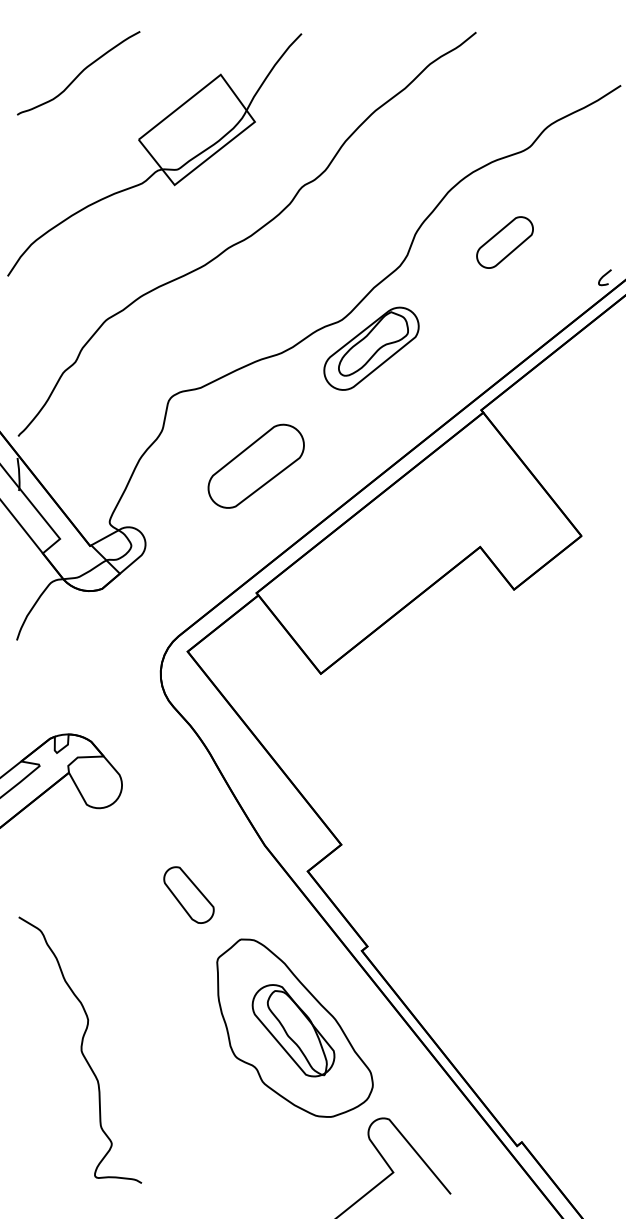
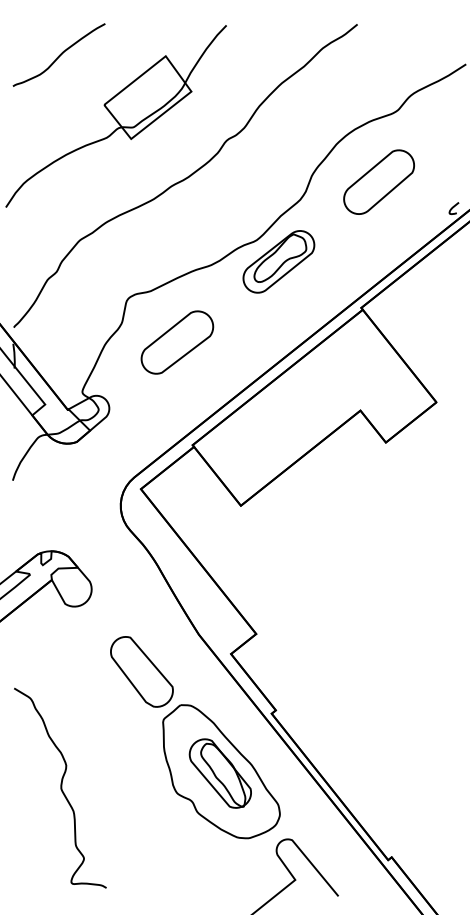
part: (504, 242) -> (378, 182), size x1.67
part: (255, 465) -> (176, 341), moved
part: (188, 894) -> (141, 671), size x1.67

